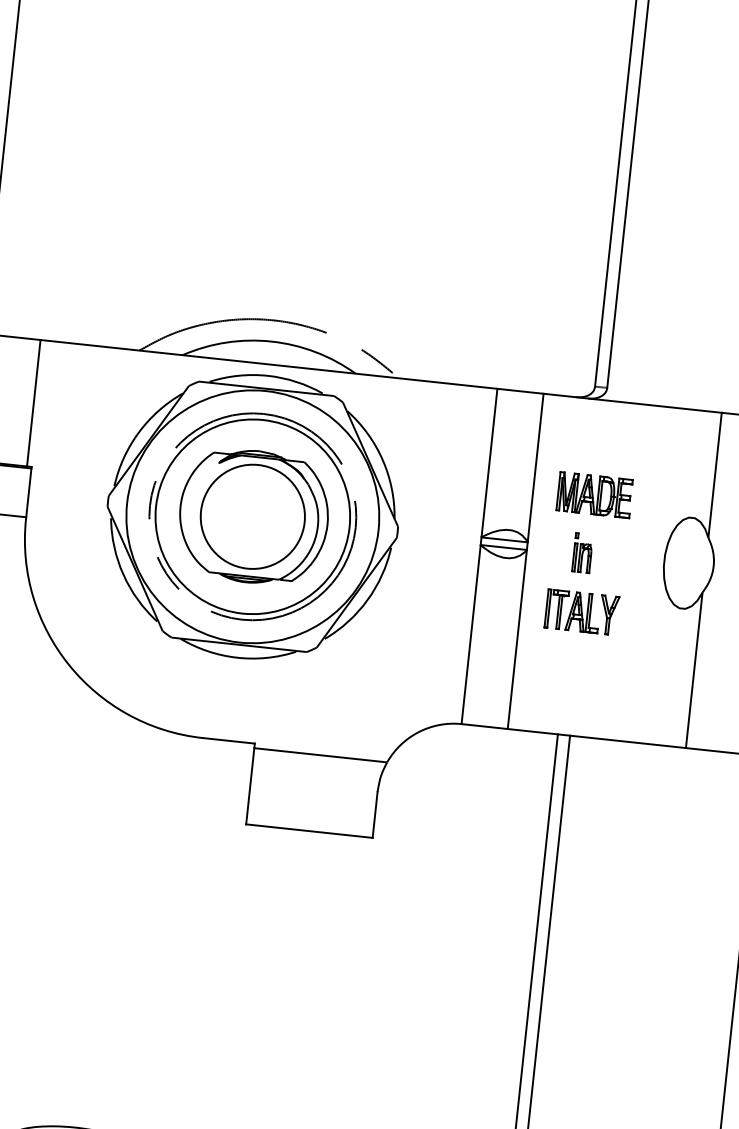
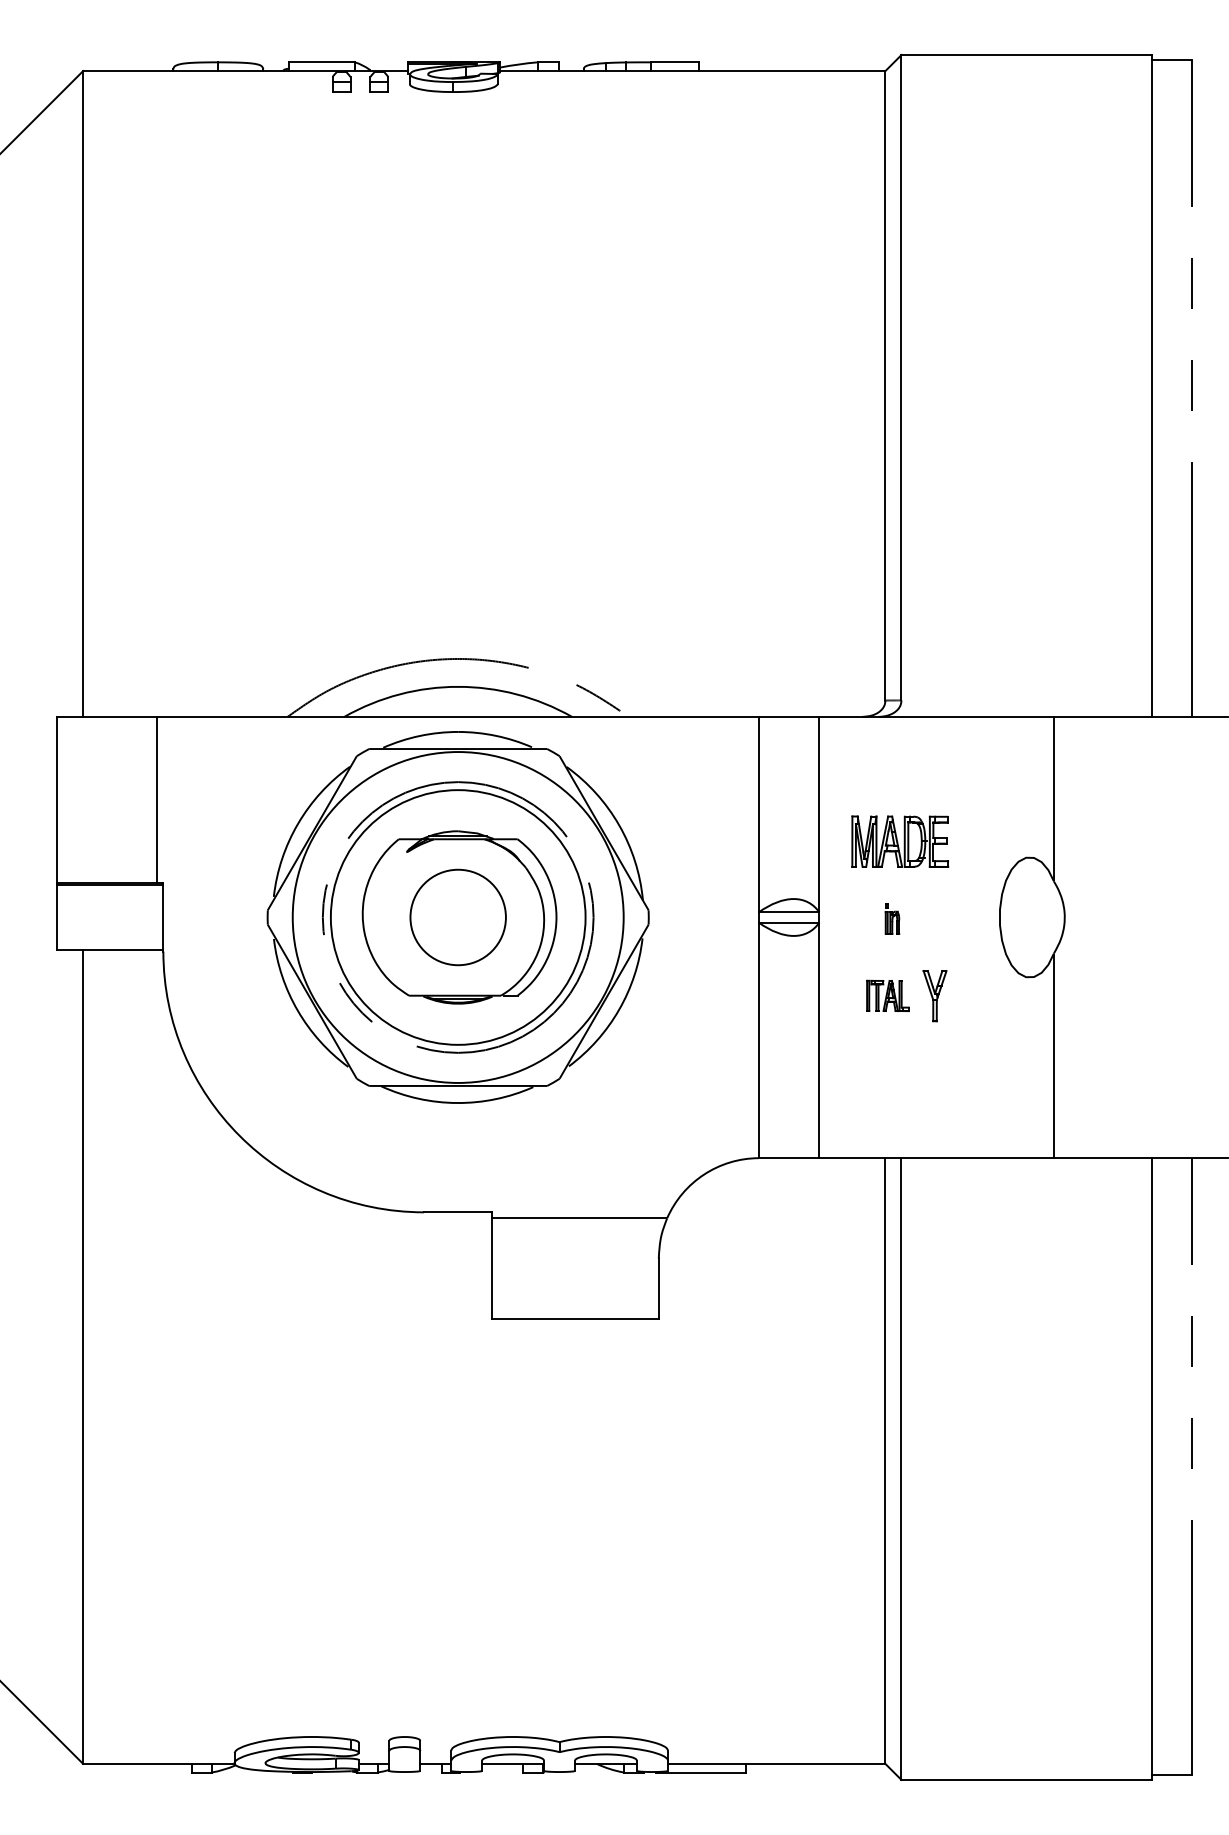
circle: (253, 516) -> (458, 917), size x0.7
part: (582, 552) -> (892, 918), size x0.6
part: (572, 610) -> (887, 995), size x0.6

